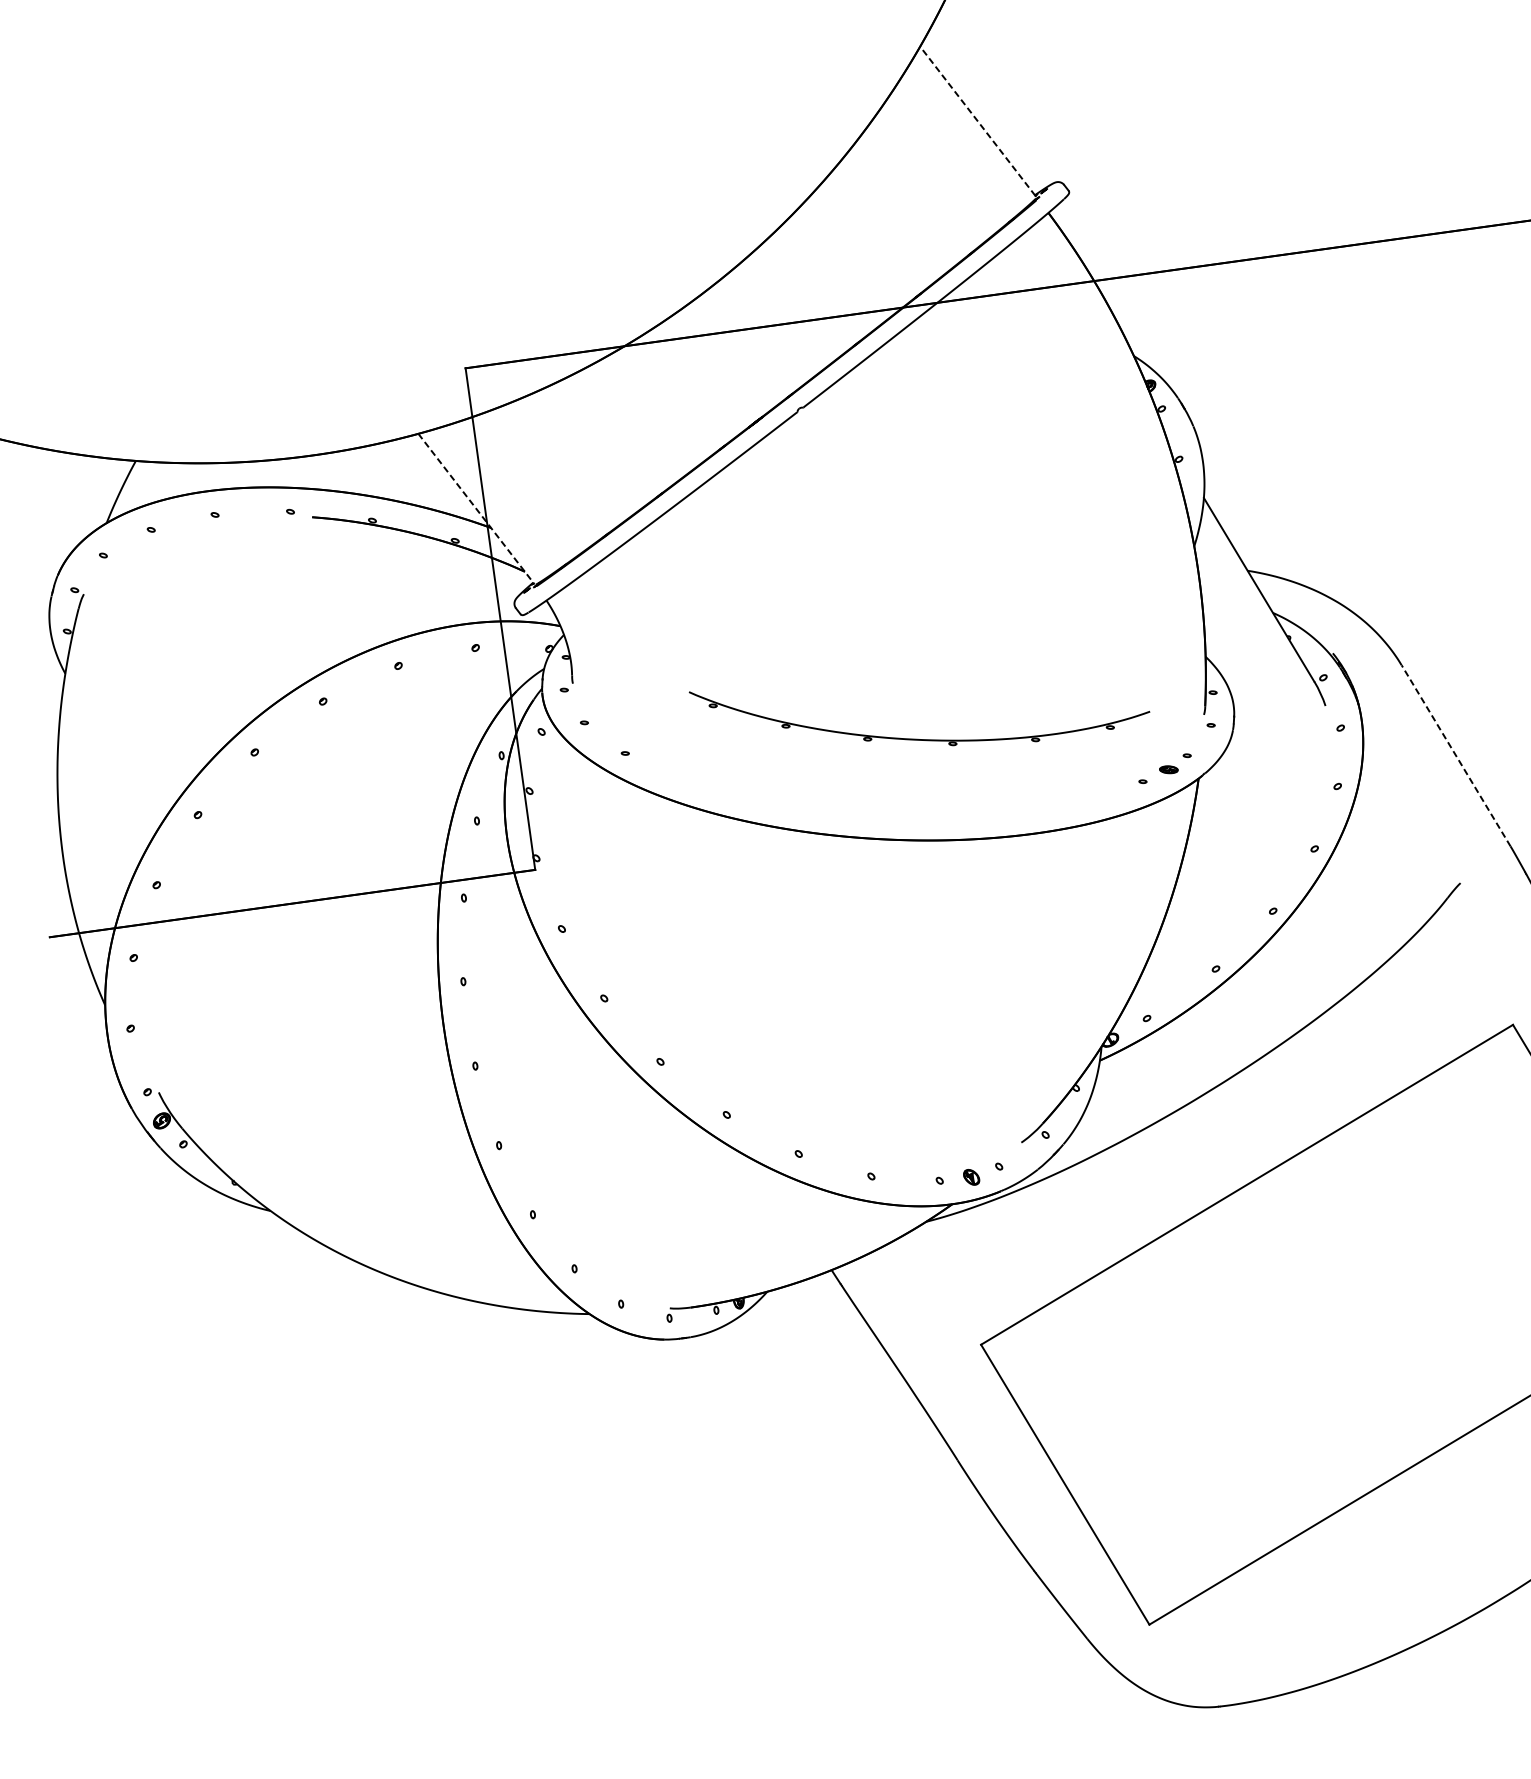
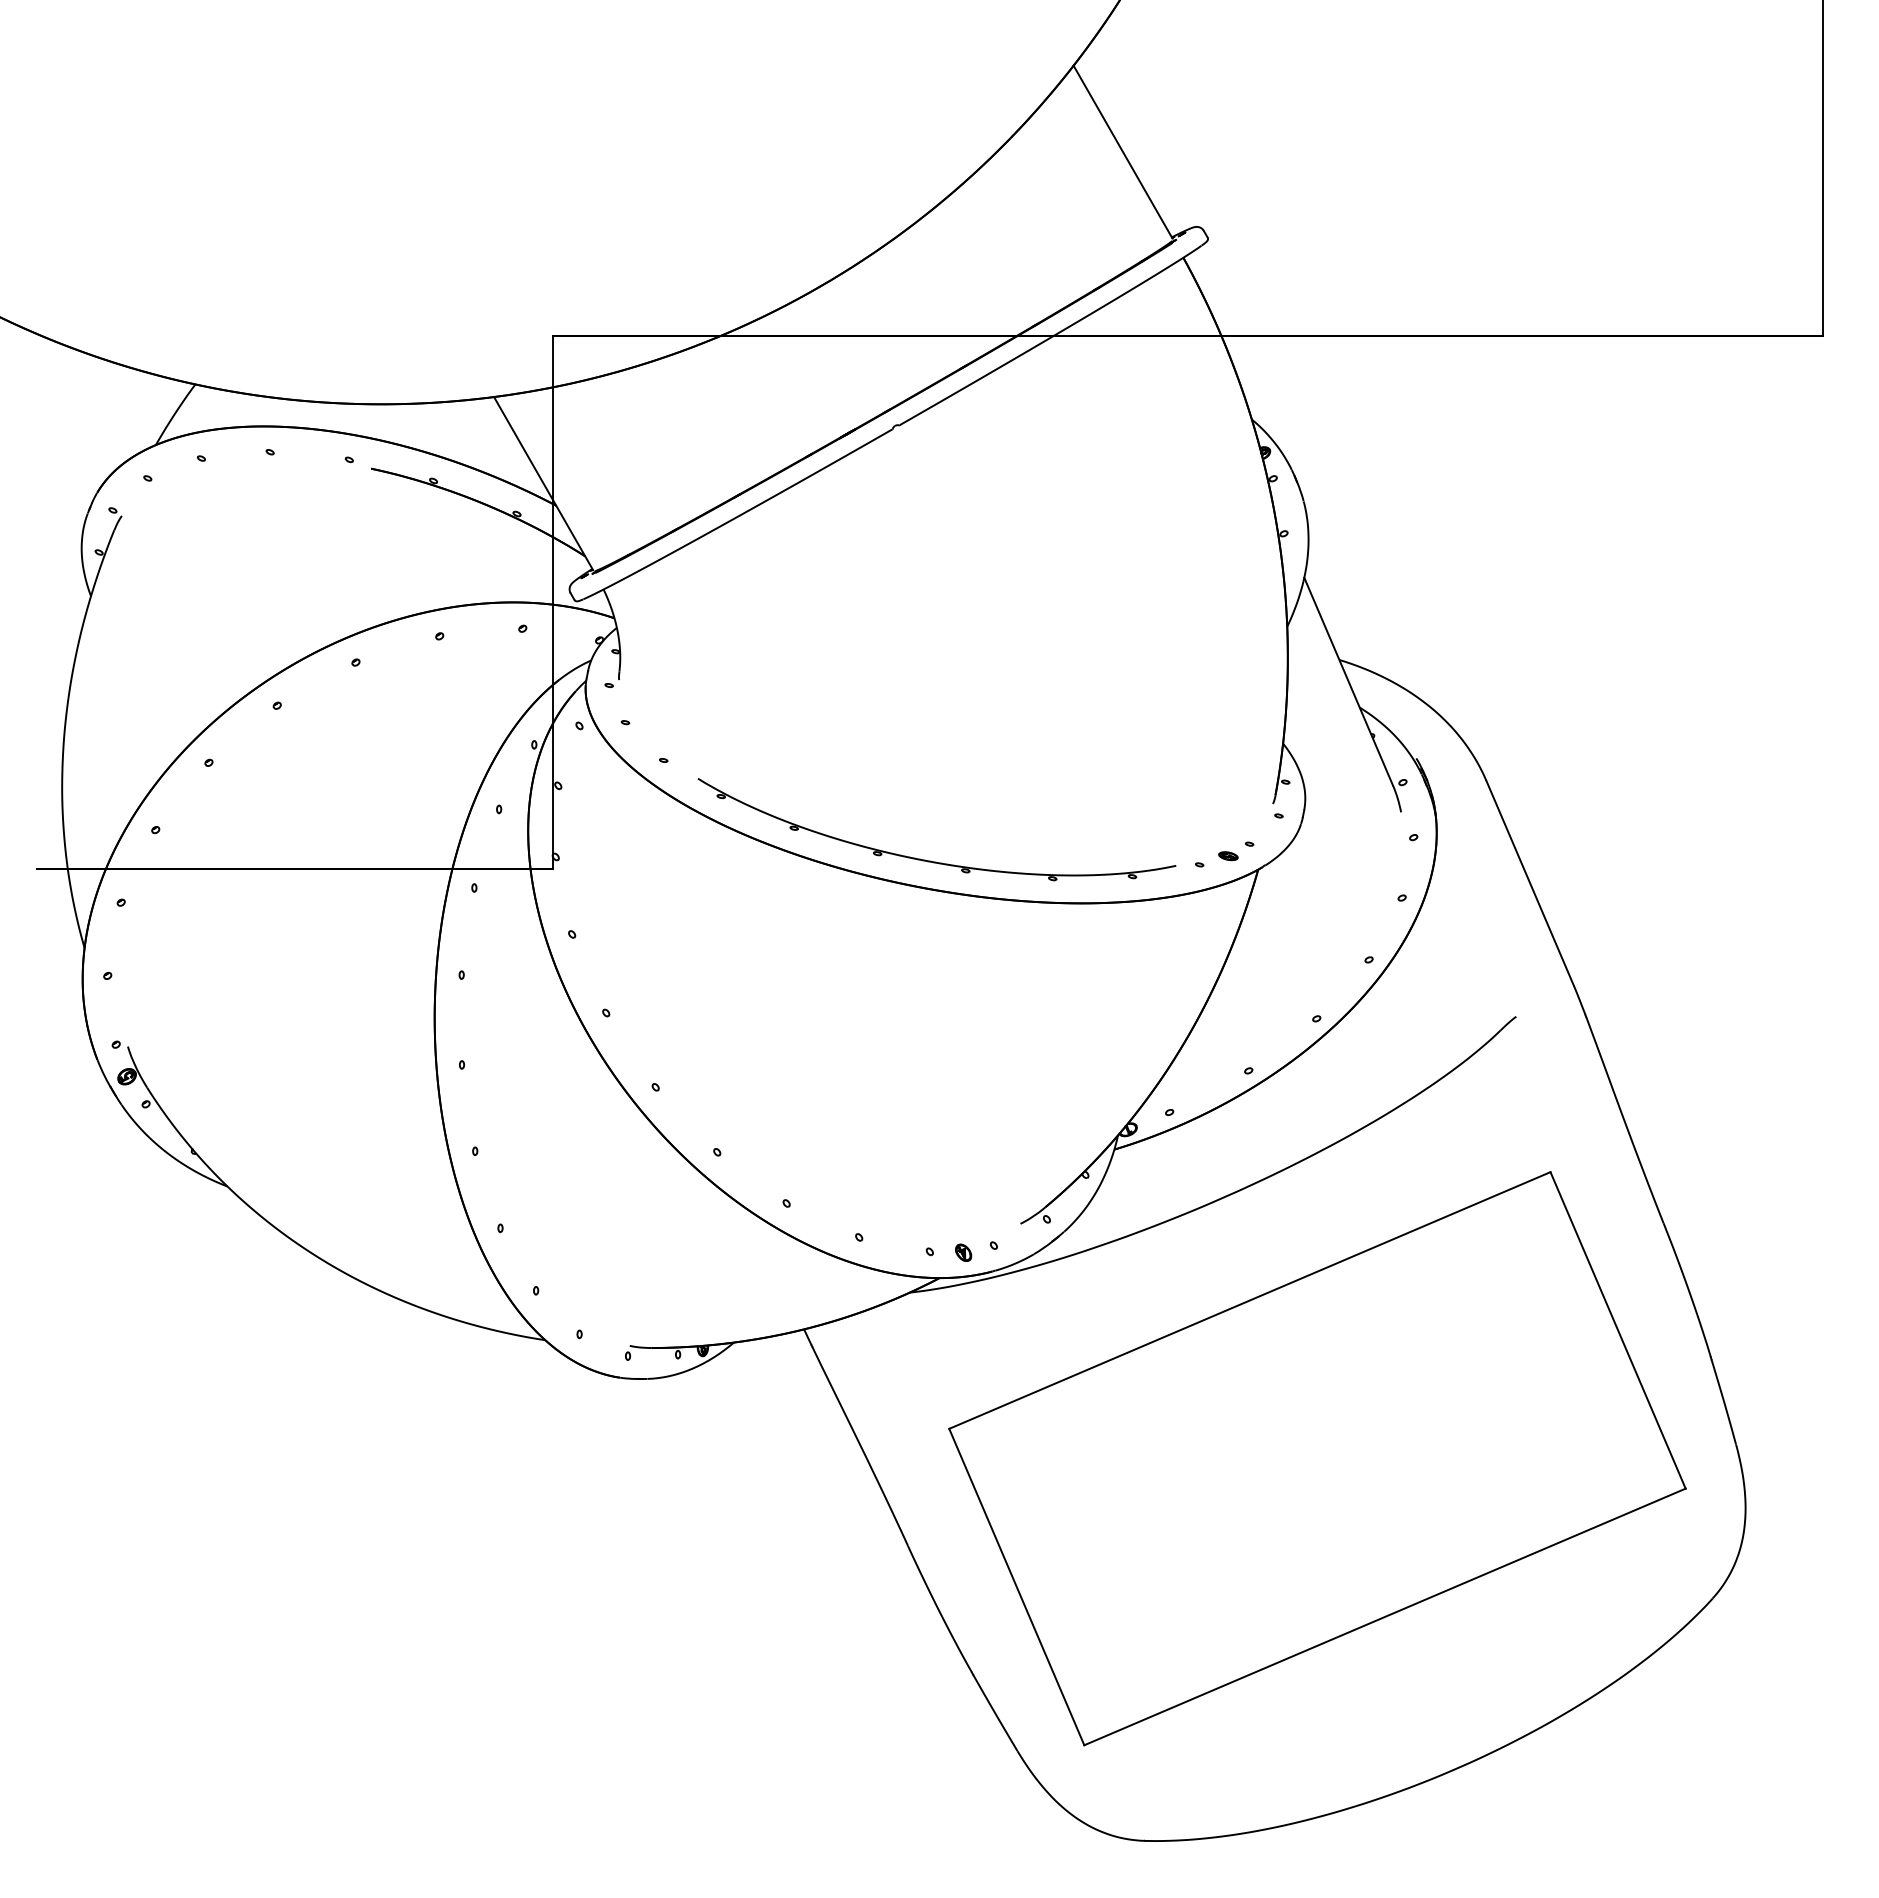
line: (977, 120) -> (1122, 151), dashed -> solid
line: (476, 508) -> (543, 483), dashed -> solid
part: (918, 738) -> (930, 860), moved
line: (1455, 755) -> (1529, 882), dashed -> solid

